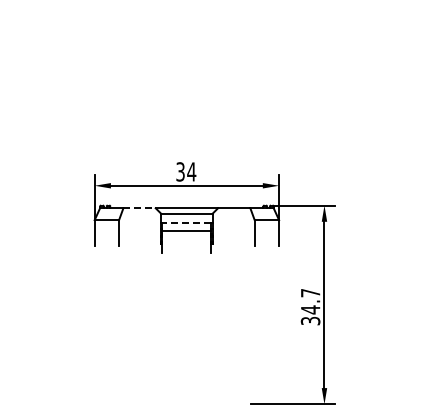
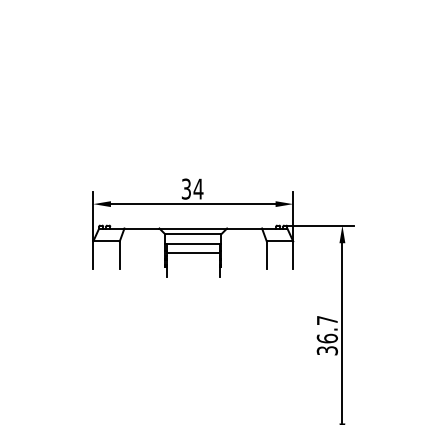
line: (140, 208) -> (142, 228), dashed -> solid
line: (186, 222) -> (192, 243), dashed -> solid
text: (310, 309) -> (327, 338), 34.7 -> 36.7

